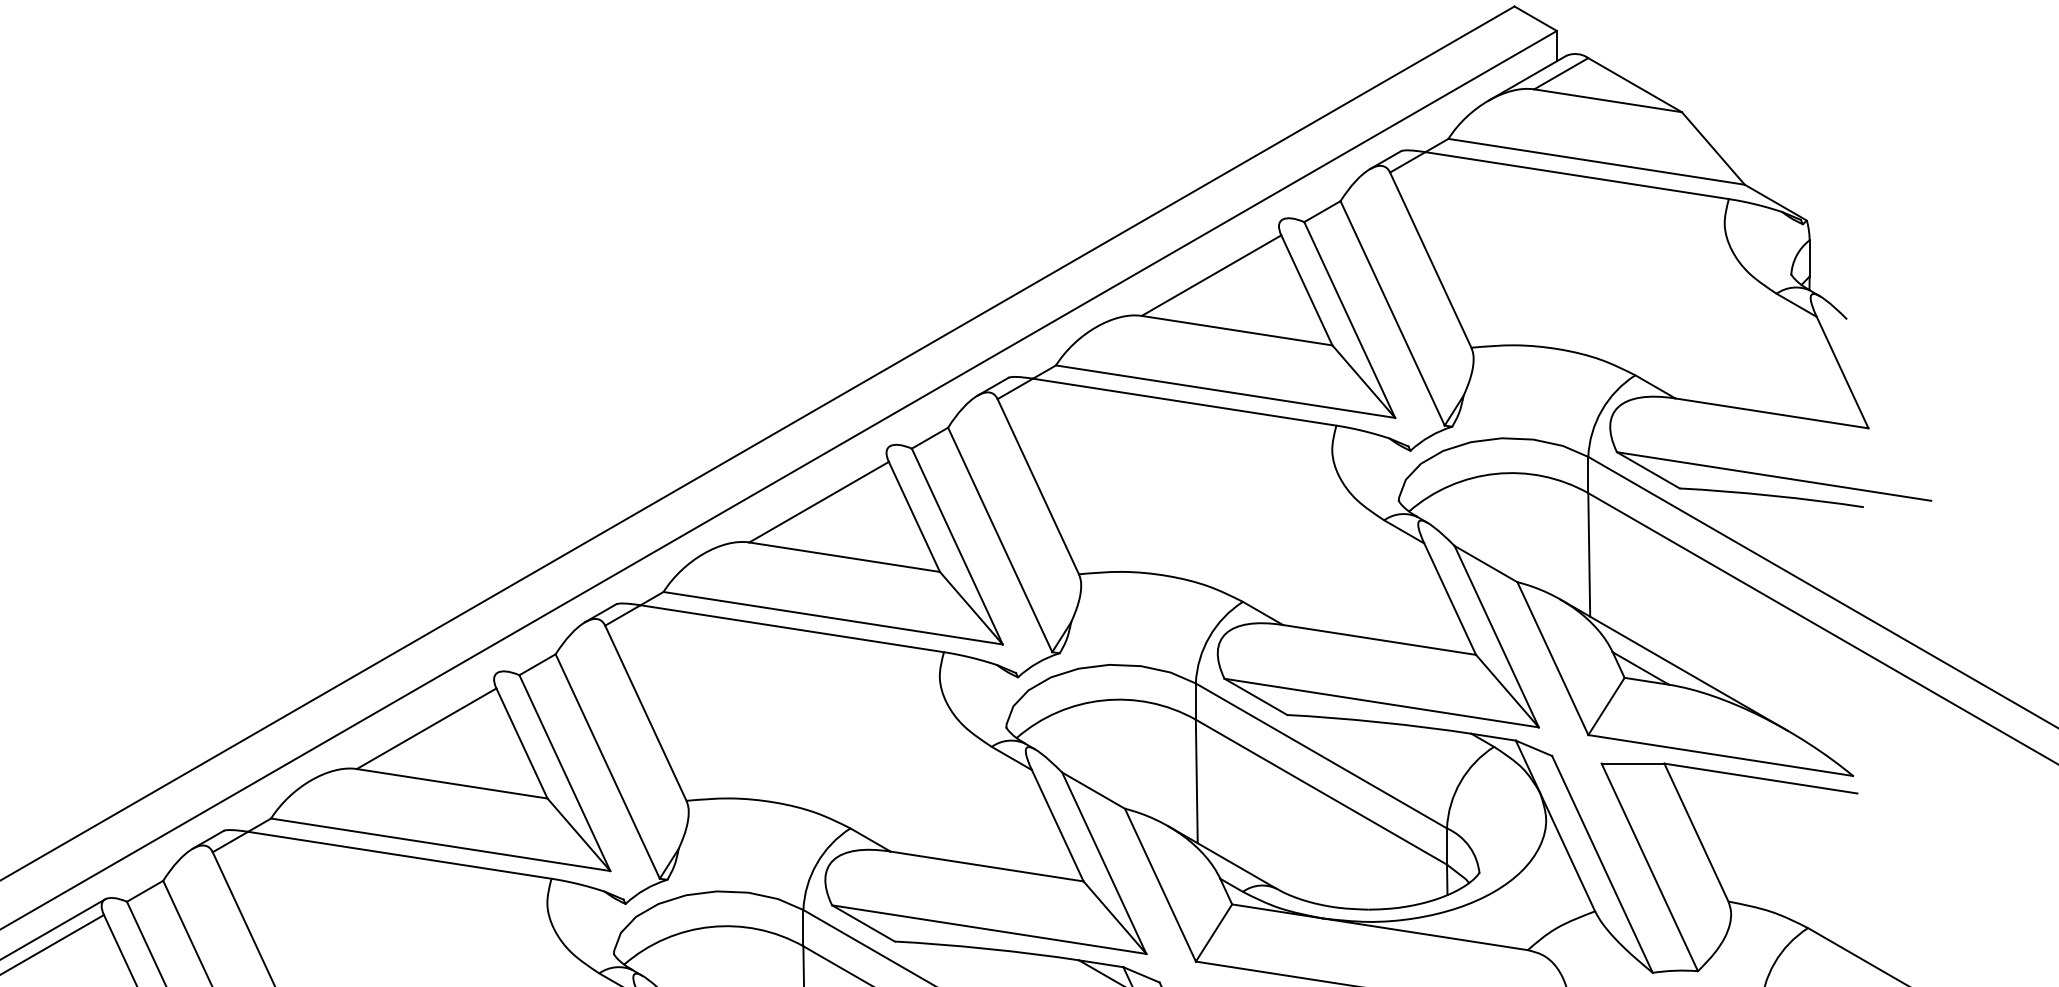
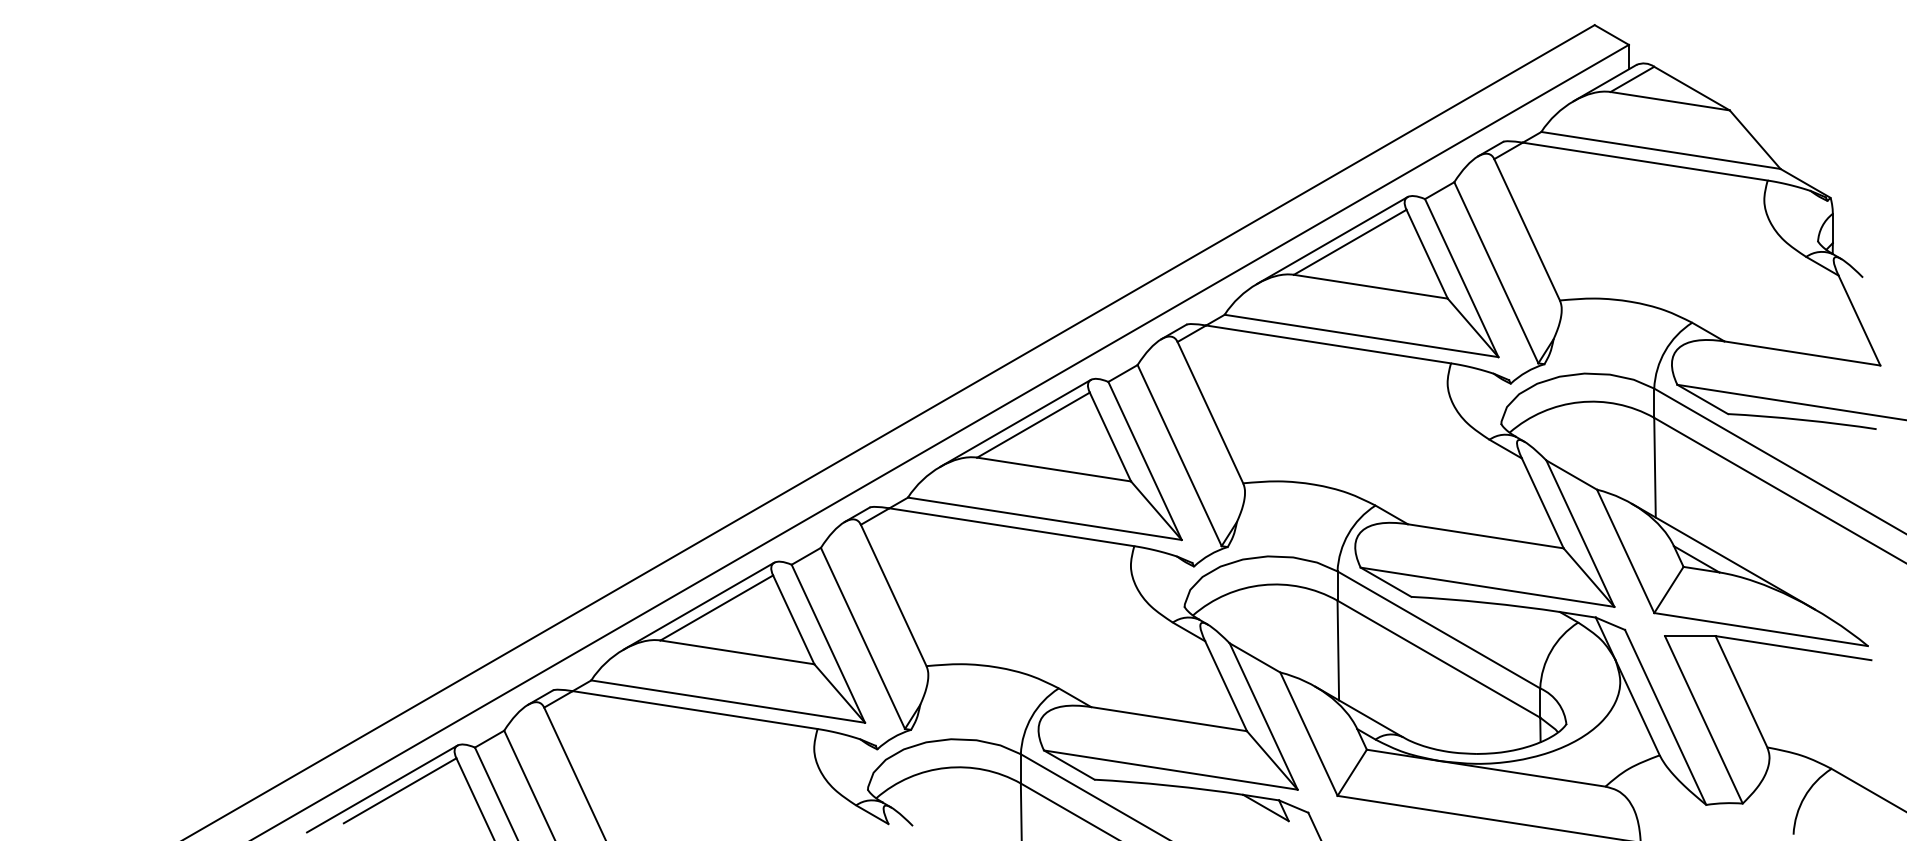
line: (1189, 273) -> (1332, 240), added
line: (796, 498) -> (1015, 422), added
line: (403, 725) -> (698, 605), added

